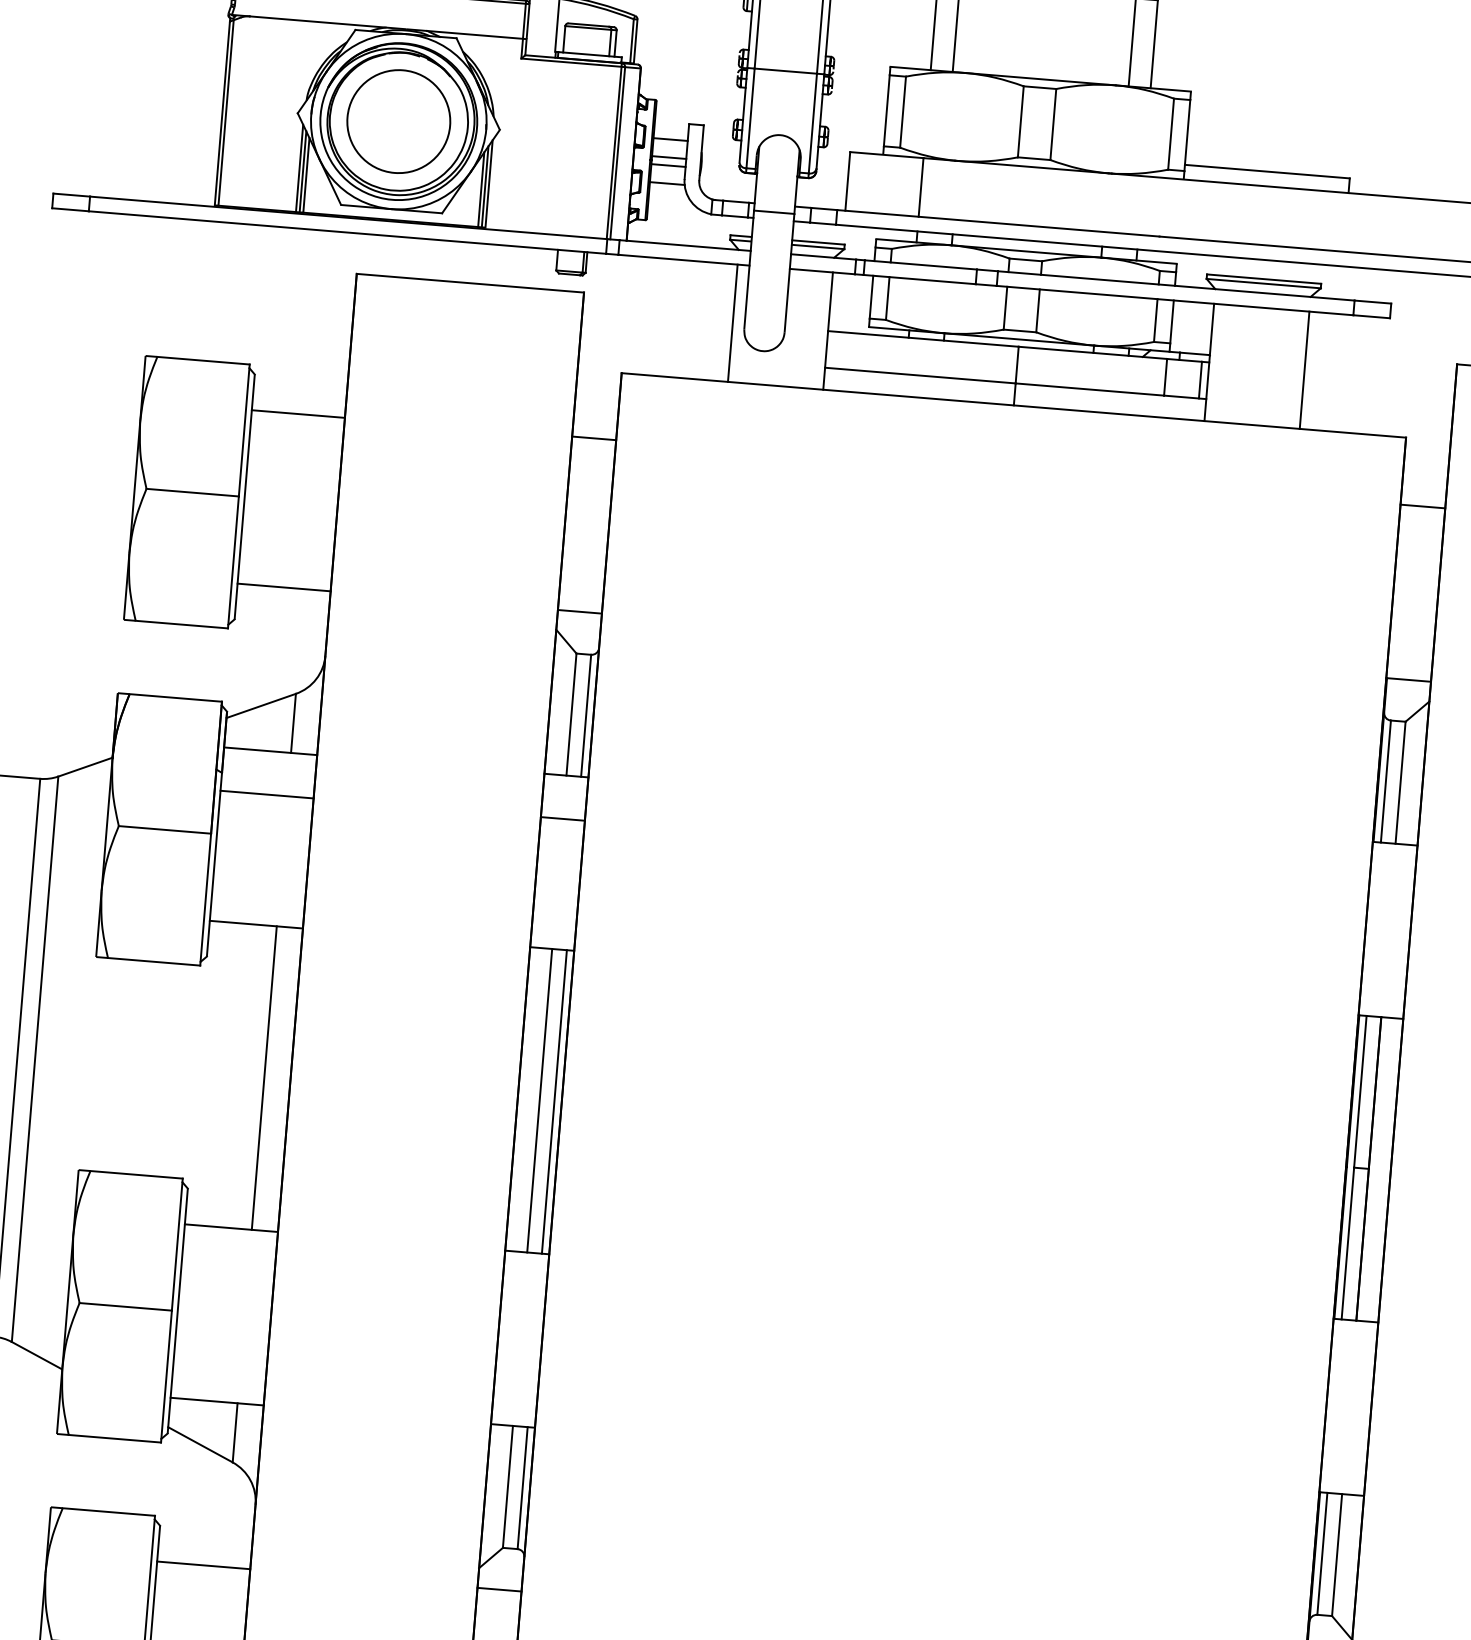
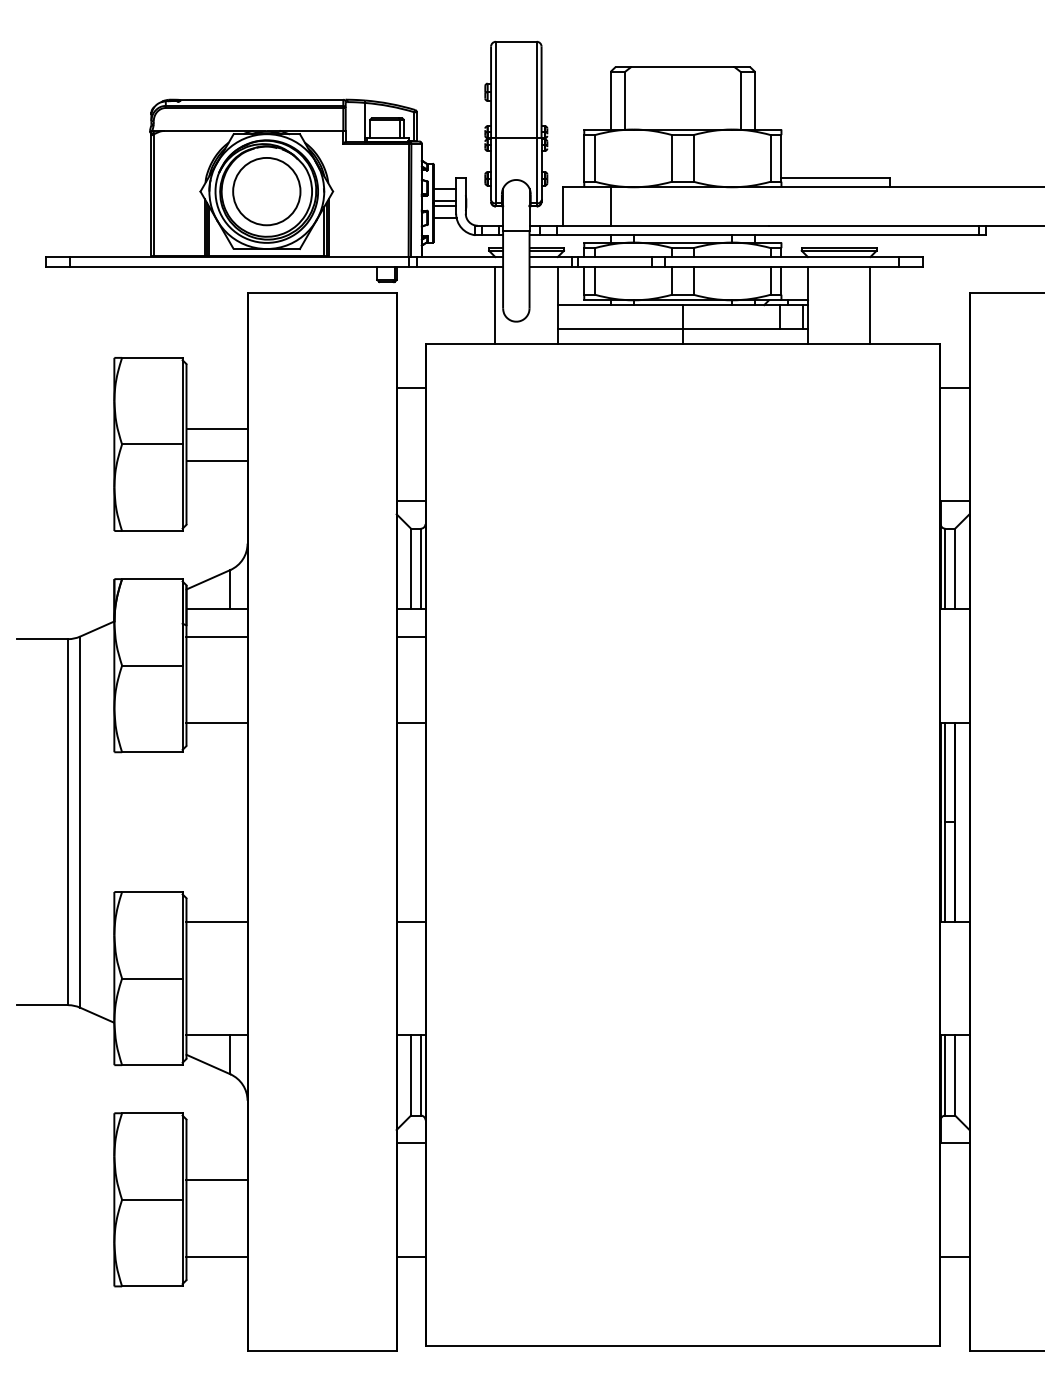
line: (297, 413) -> (216, 428), moved
line: (283, 587) -> (216, 461), moved
line: (264, 1077) -> (230, 821), removed
line: (540, 1099) -> (411, 821), removed
line: (554, 1100) -> (420, 821), removed
line: (202, 1564) -> (216, 1179), moved

